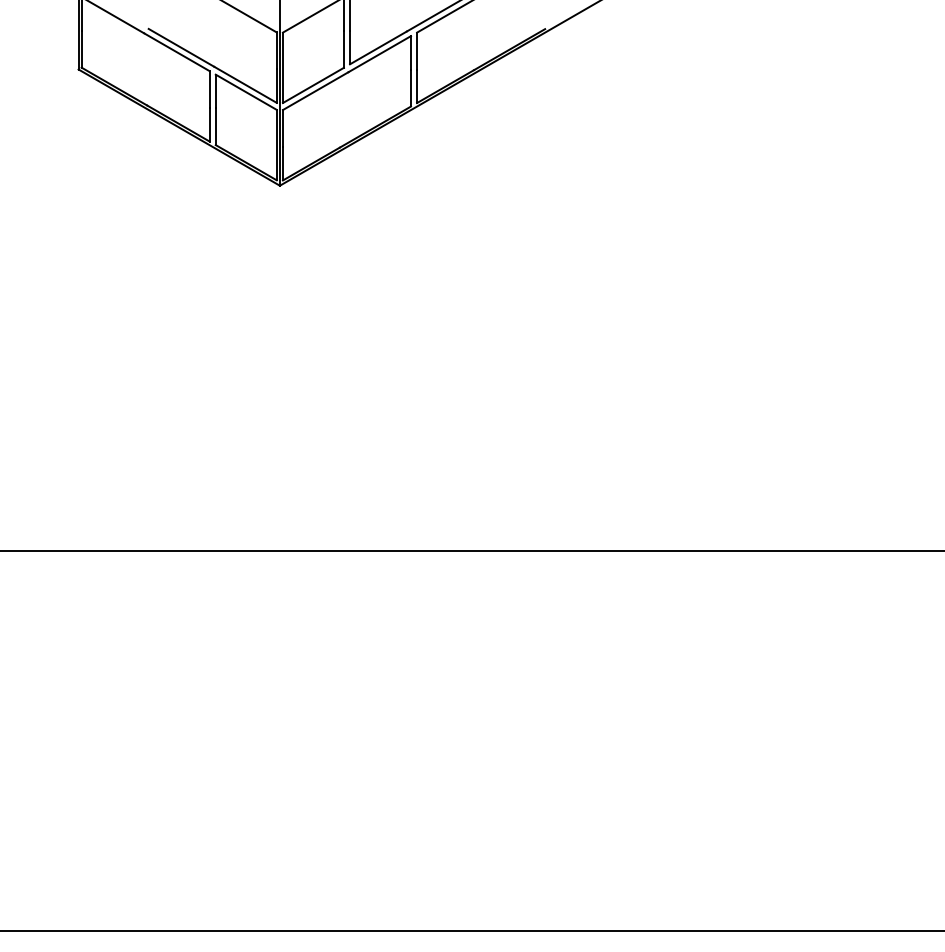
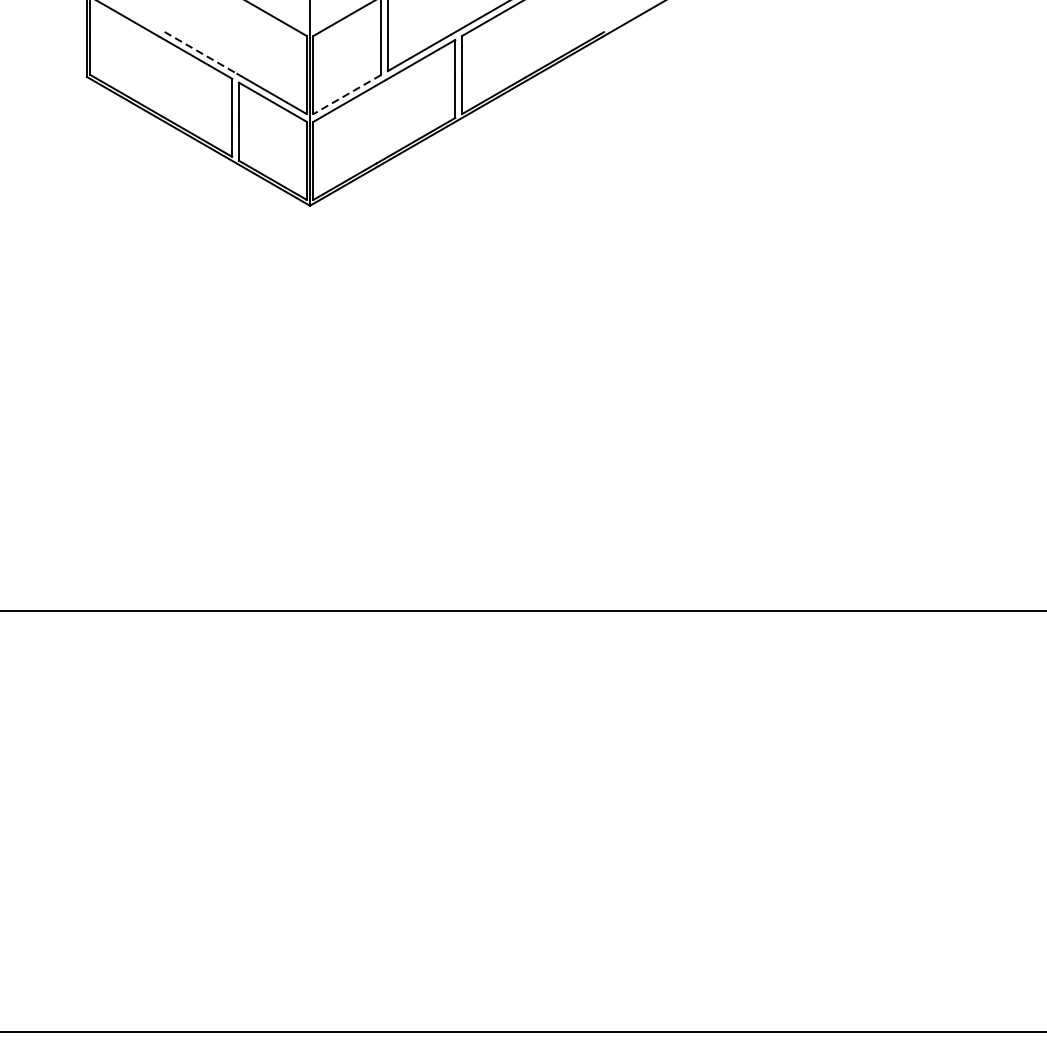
line: (181, 47) -> (200, 52), solid -> dashed
line: (313, 85) -> (347, 94), solid -> dashed

